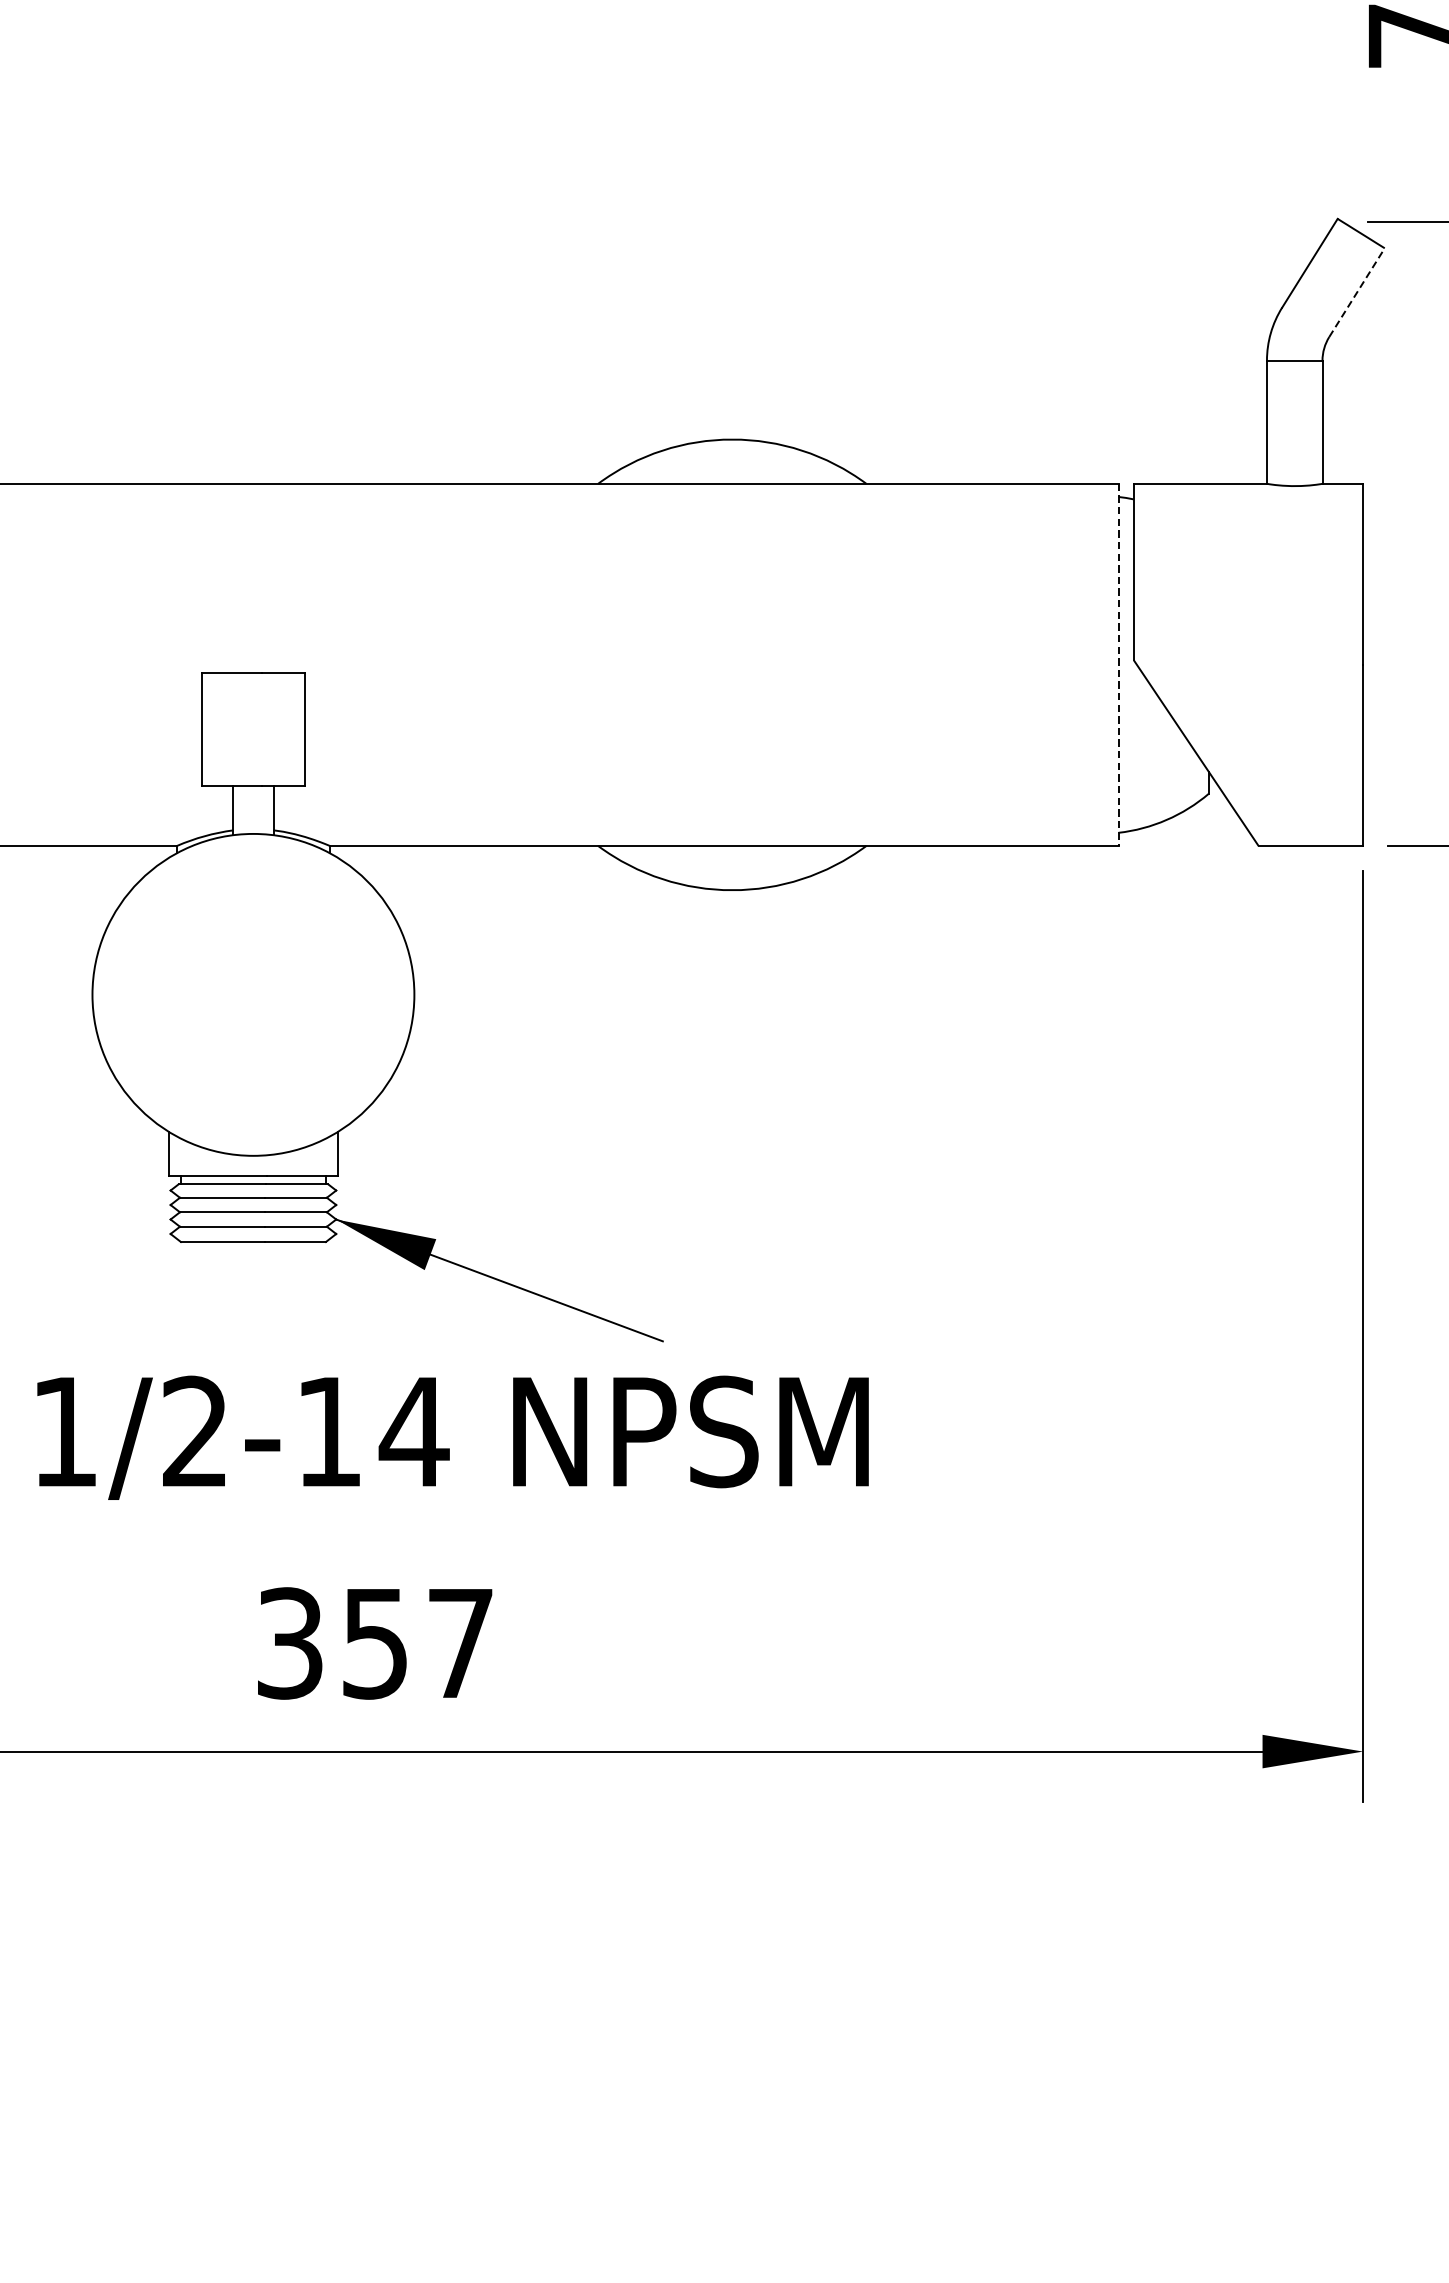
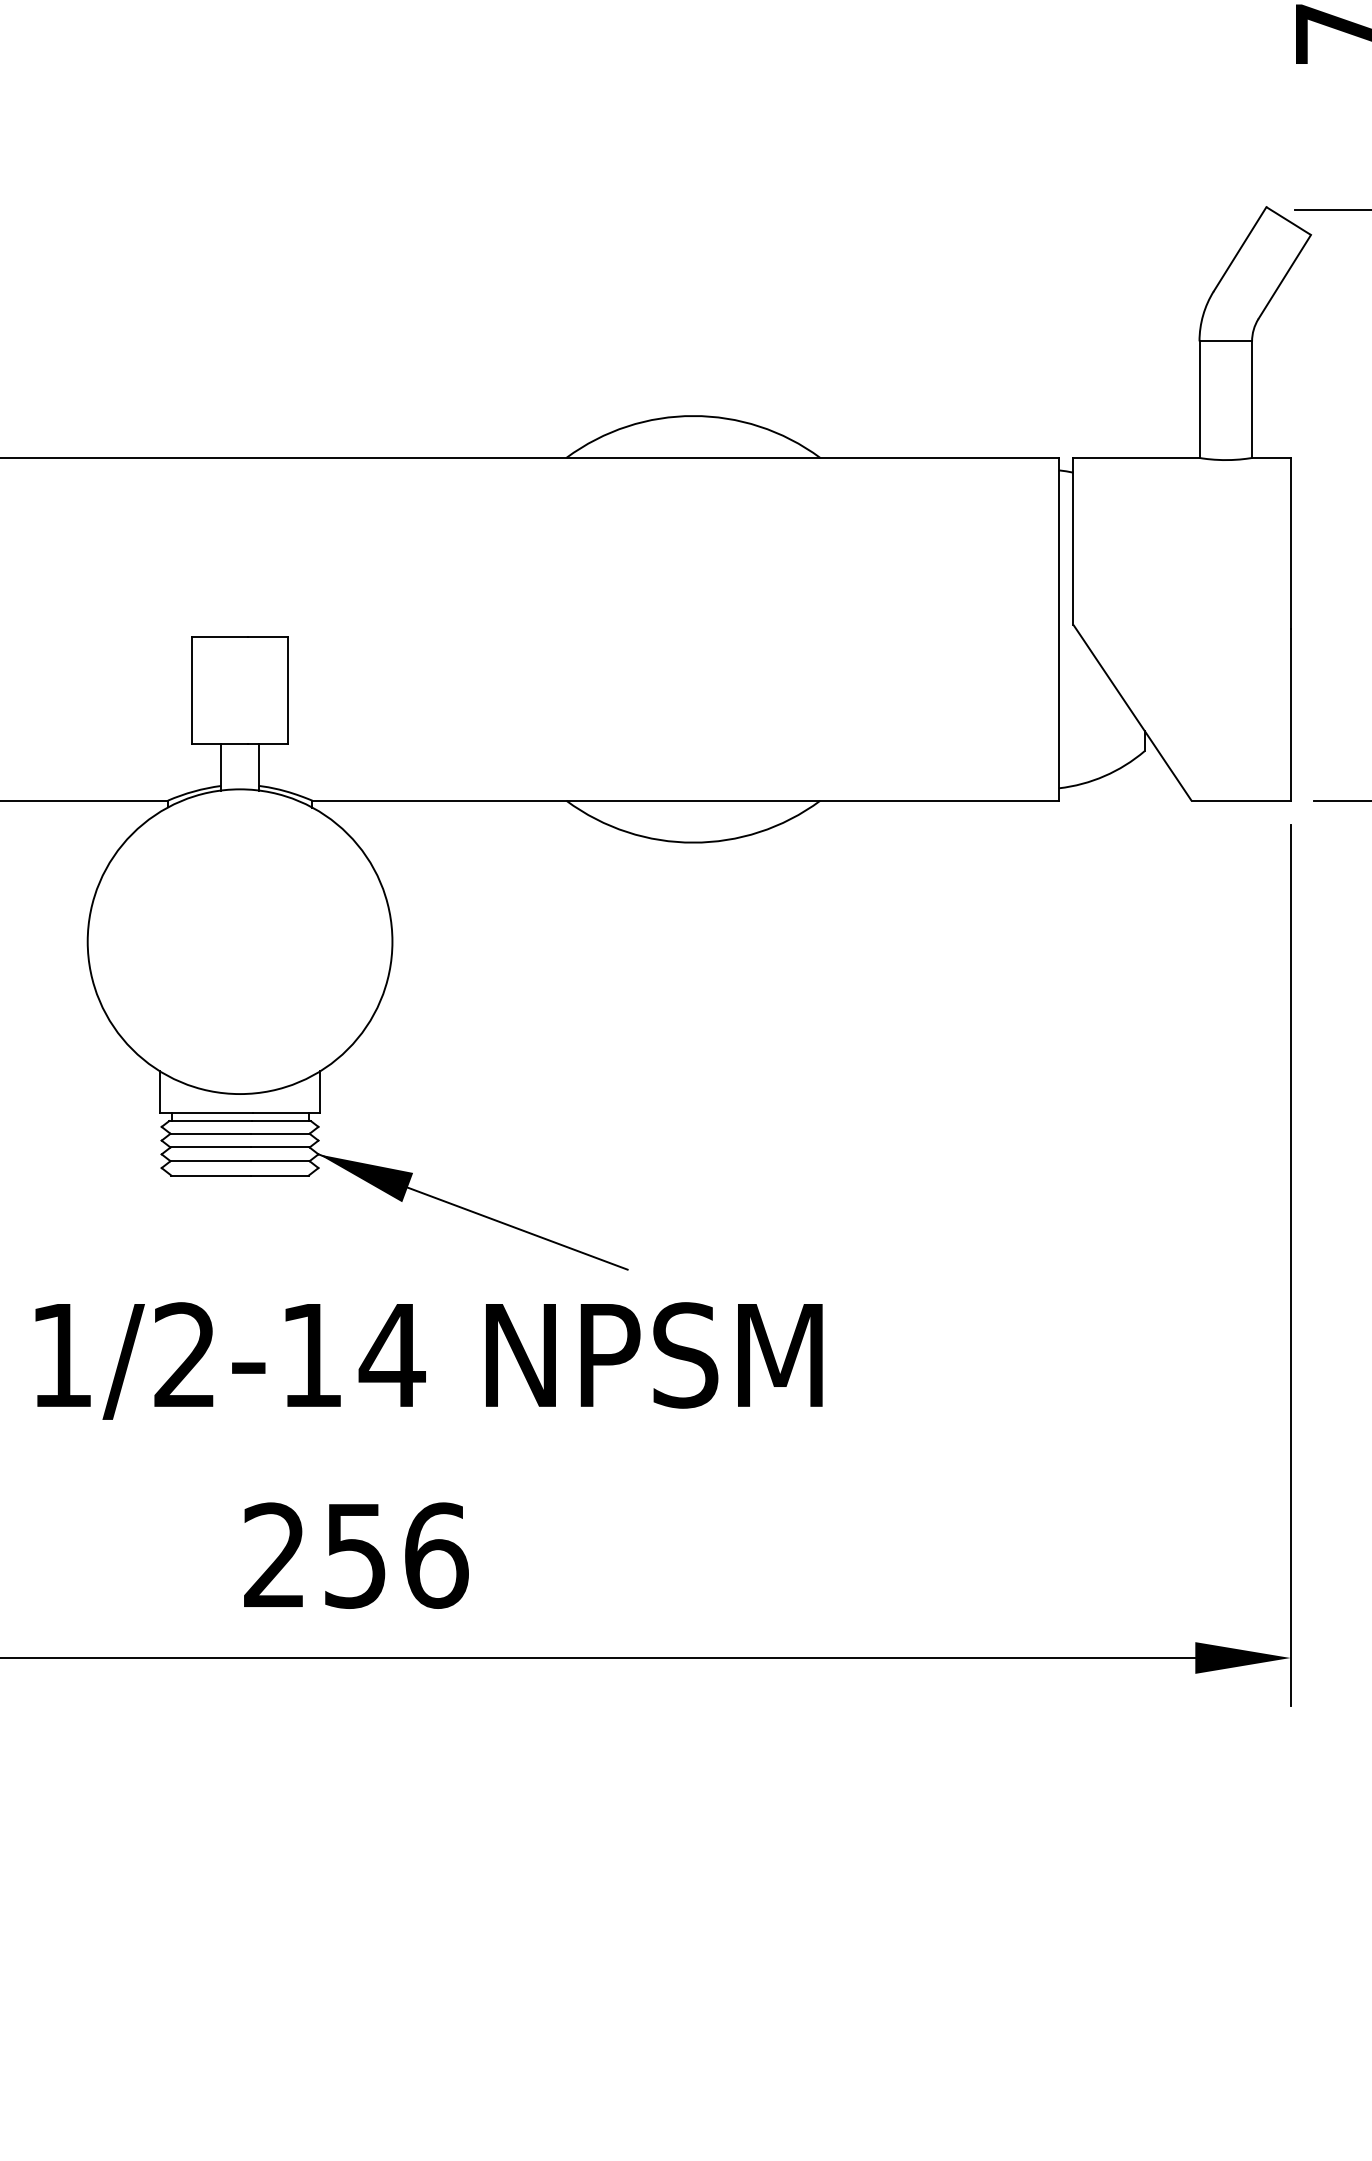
line: (1356, 292) -> (1284, 276), dashed -> solid
line: (1119, 665) -> (1059, 629), dashed -> solid
text: (376, 1643) -> (356, 1555), 357 -> 256

